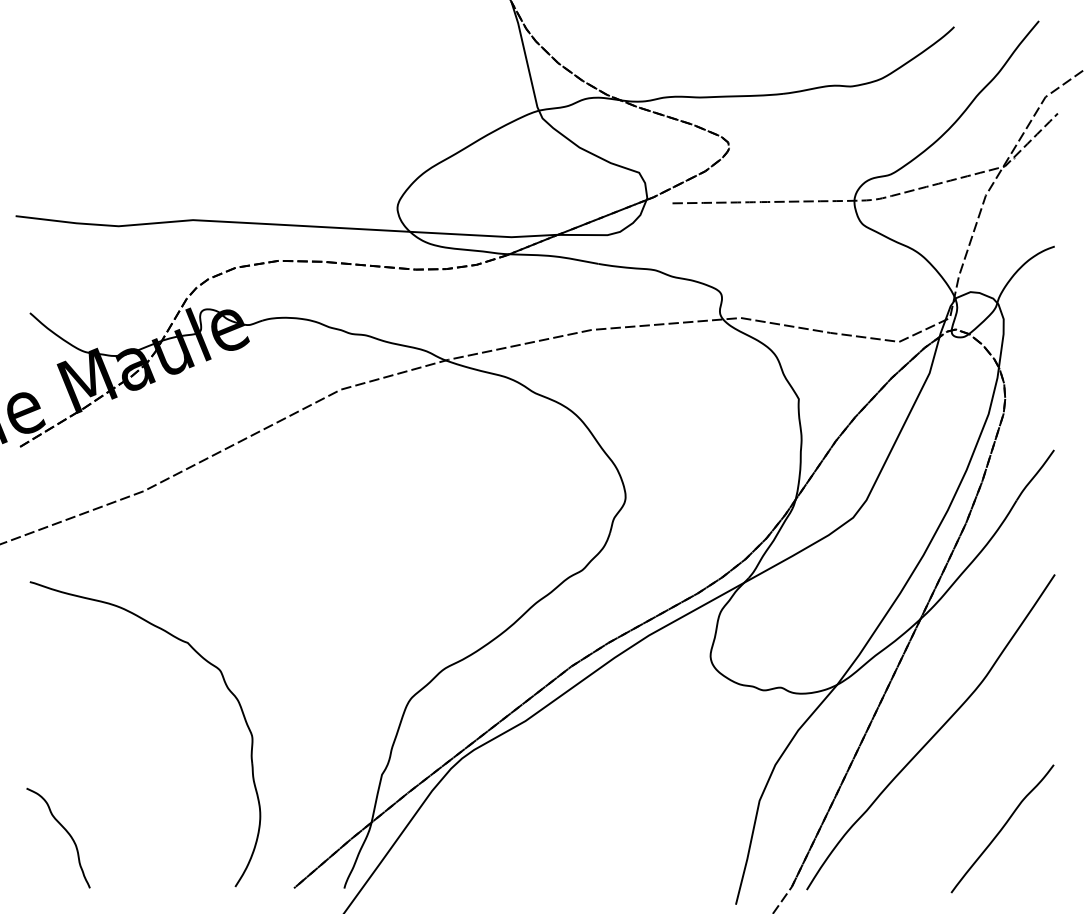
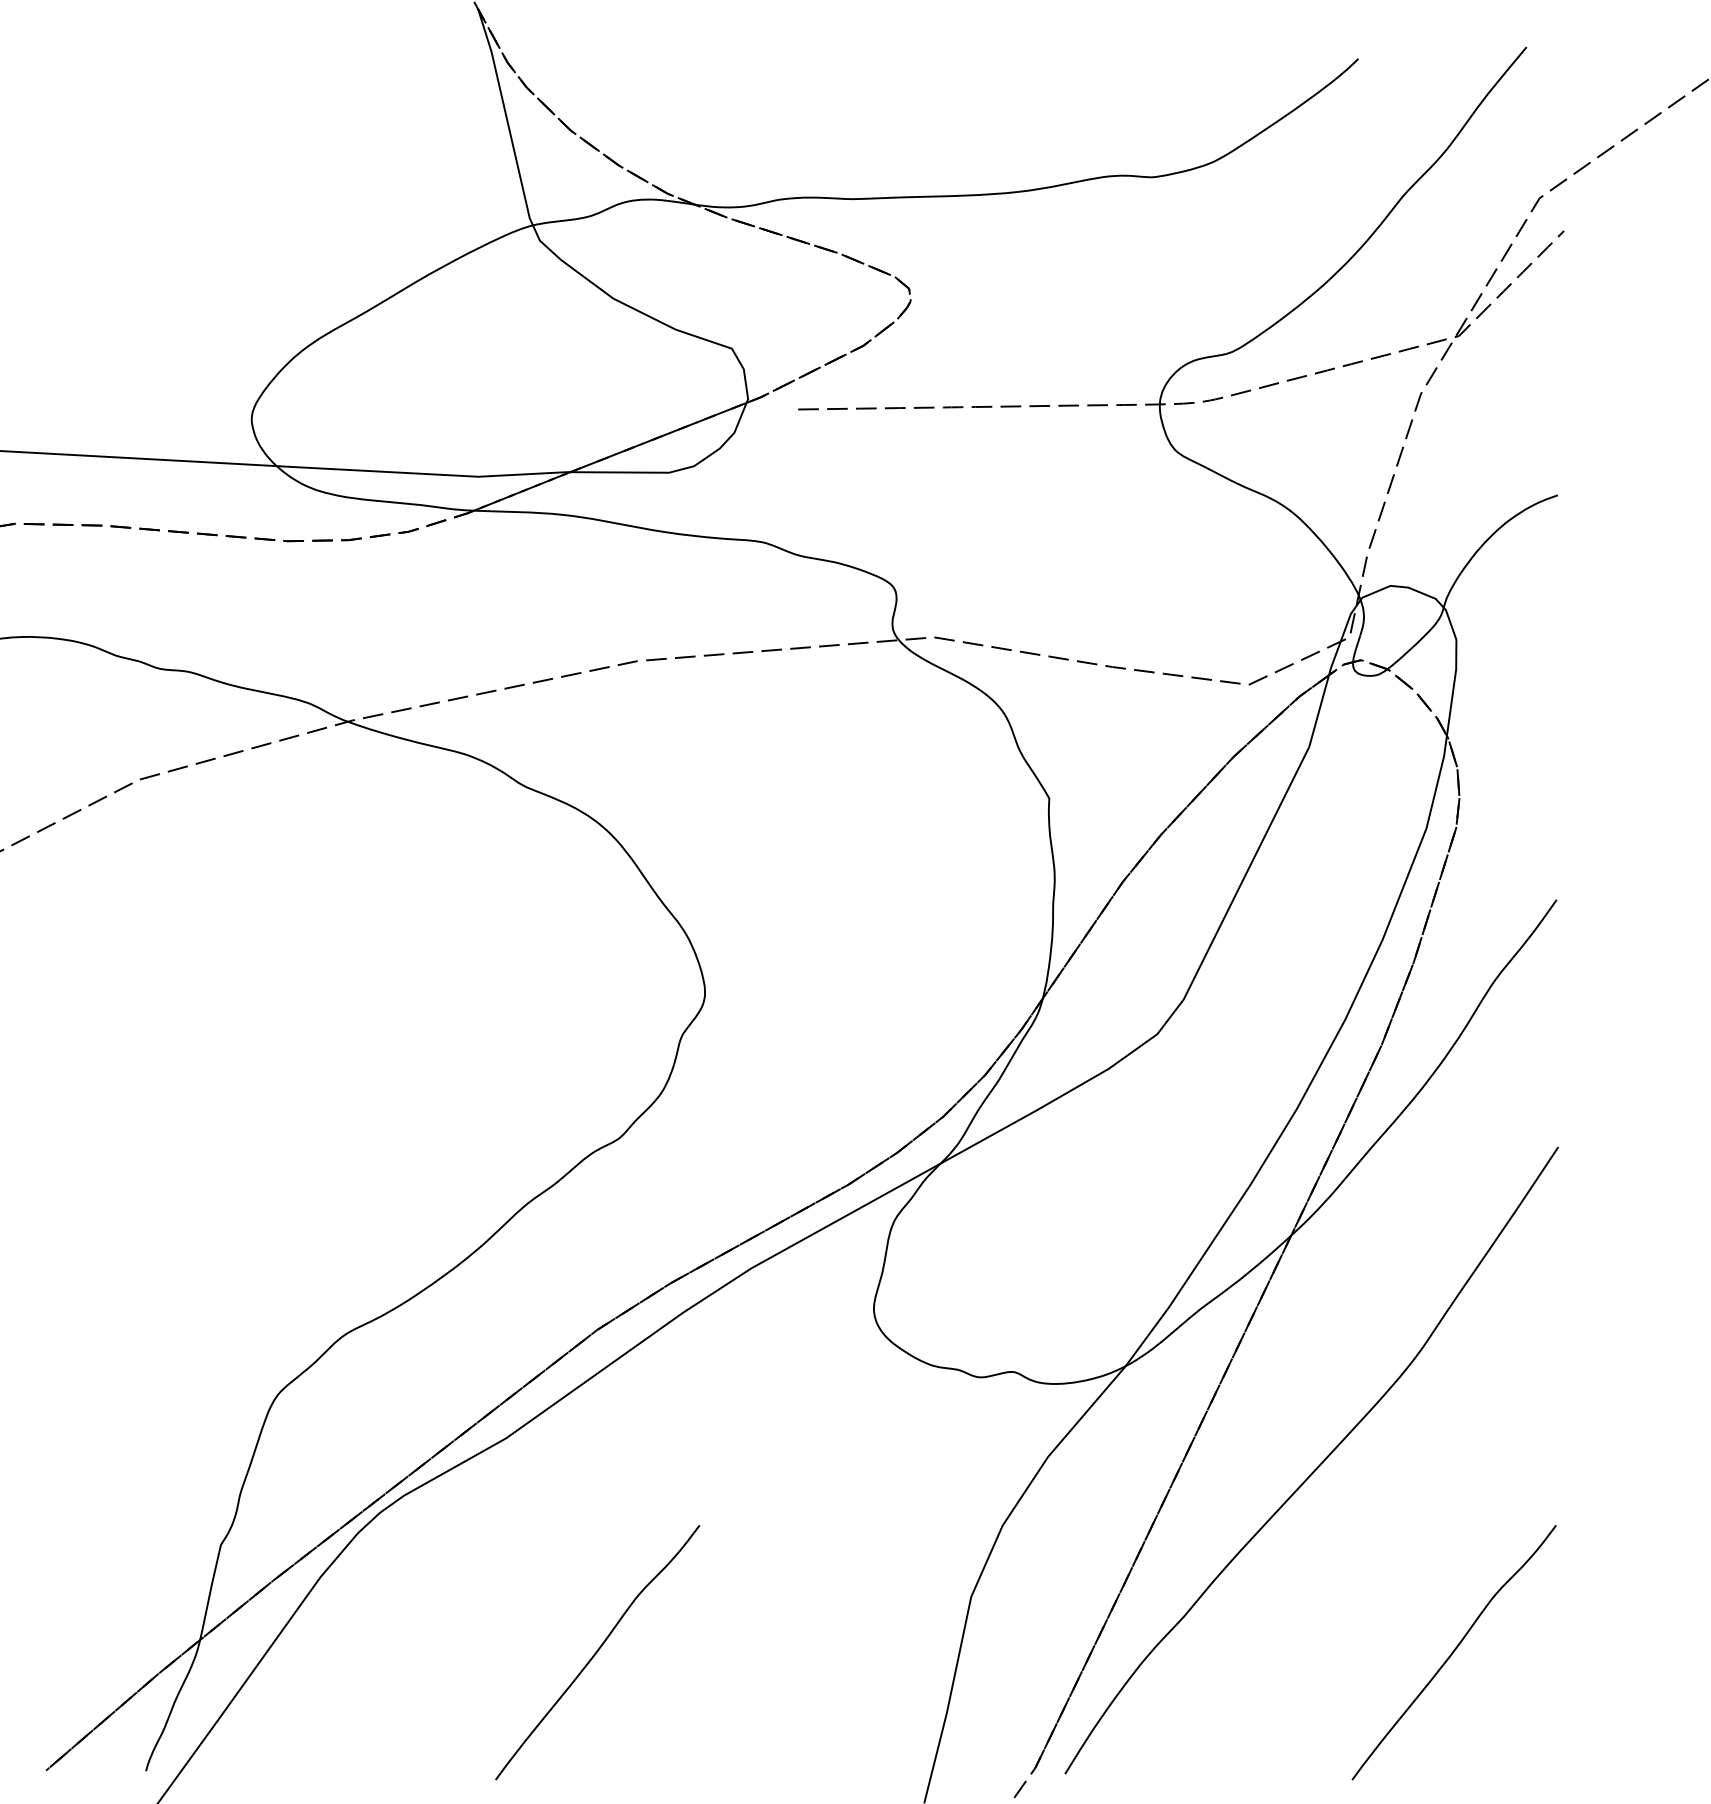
curve: (571, 828) -> (597, 1651), added

